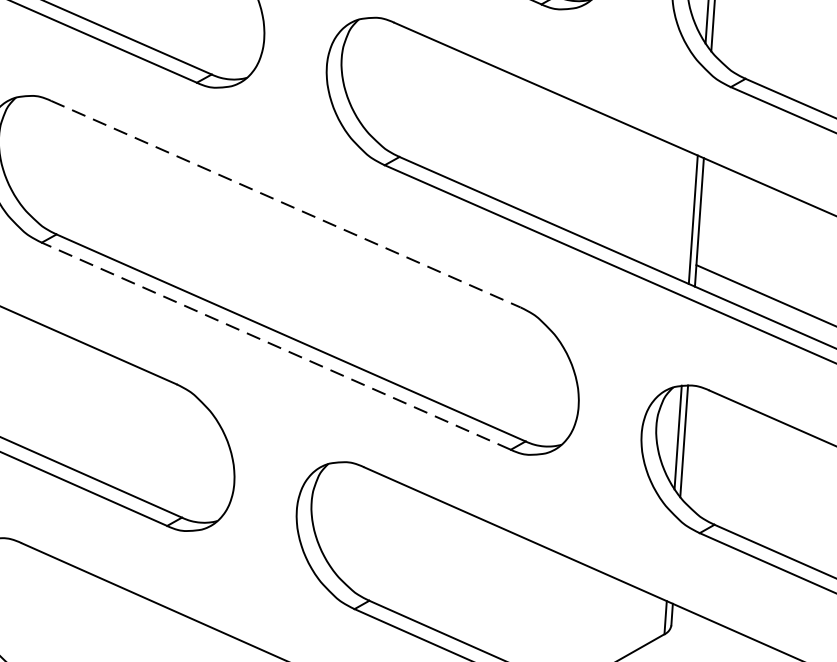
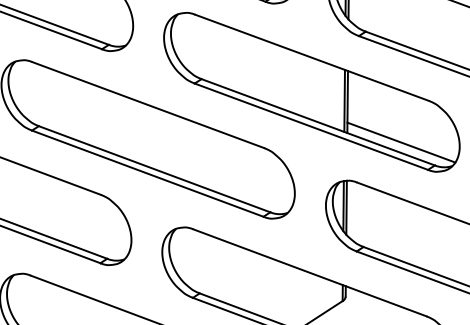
line: (286, 205) -> (148, 105), dashed -> solid
line: (275, 345) -> (147, 173), dashed -> solid

